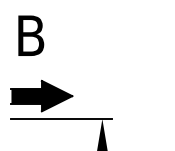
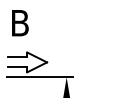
fill: (42, 96) -> (27, 62), removed

